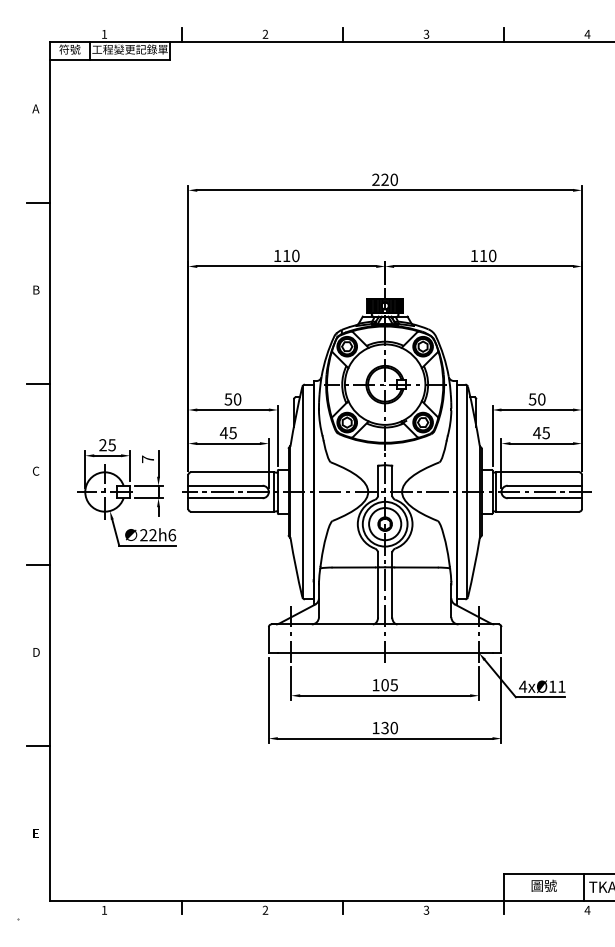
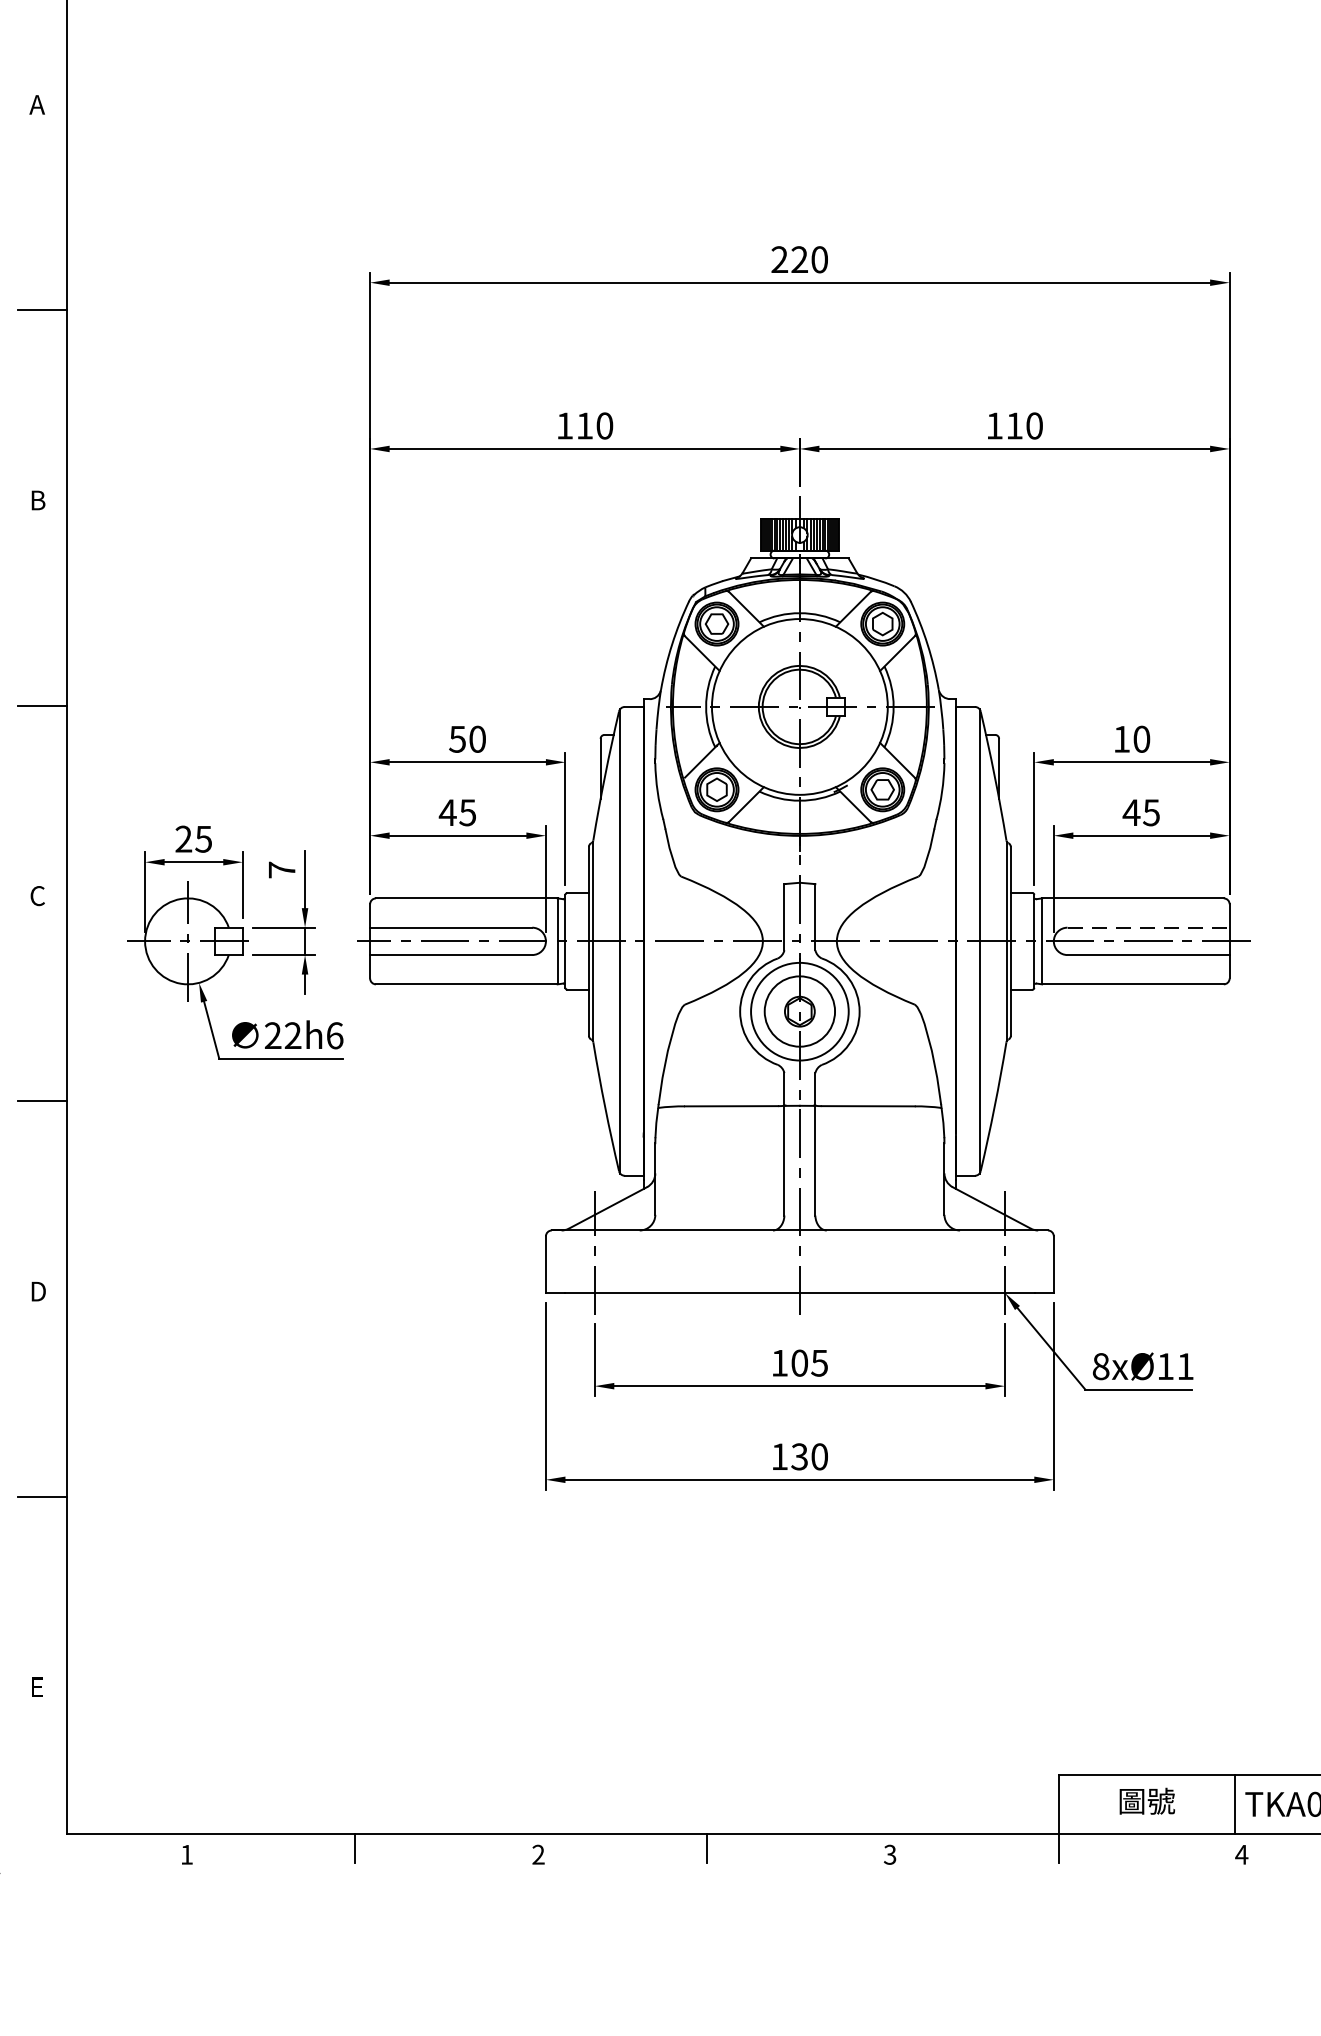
text: (532, 399) -> (1121, 739), 50 -> 10
line: (545, 485) -> (1149, 927), solid -> dashed
text: (523, 686) -> (1101, 1366), 4xØ11 -> 8xØ11

